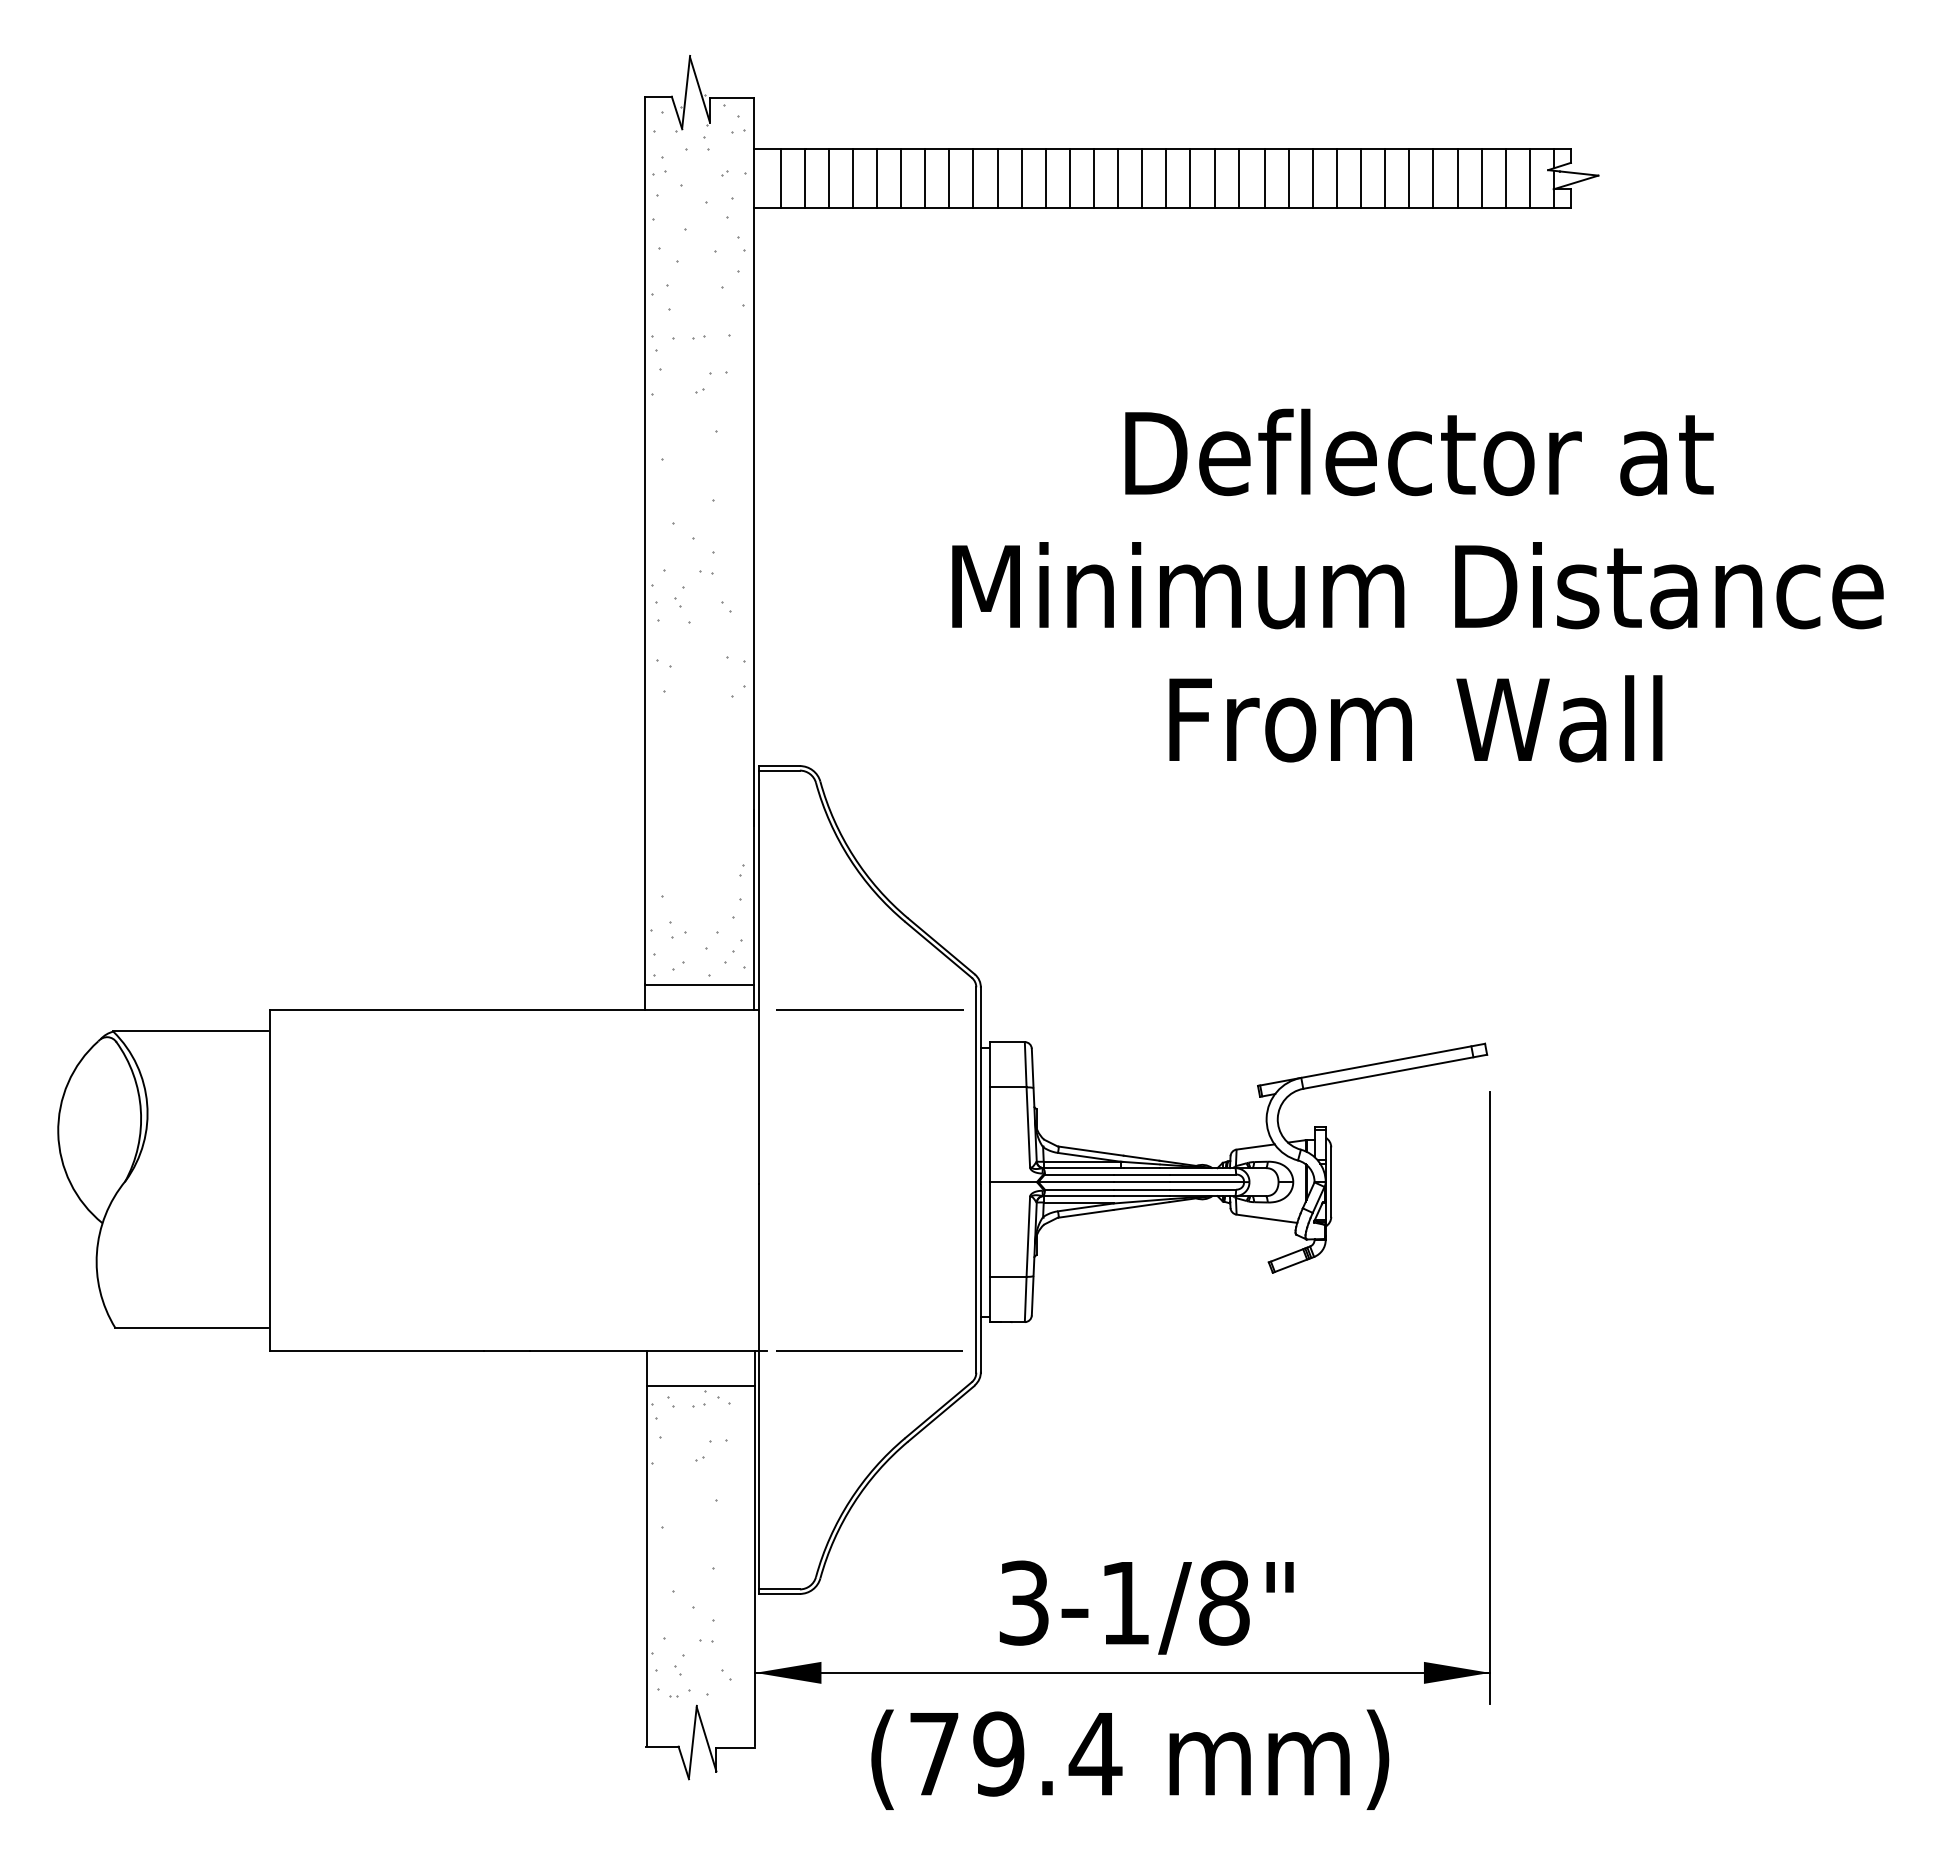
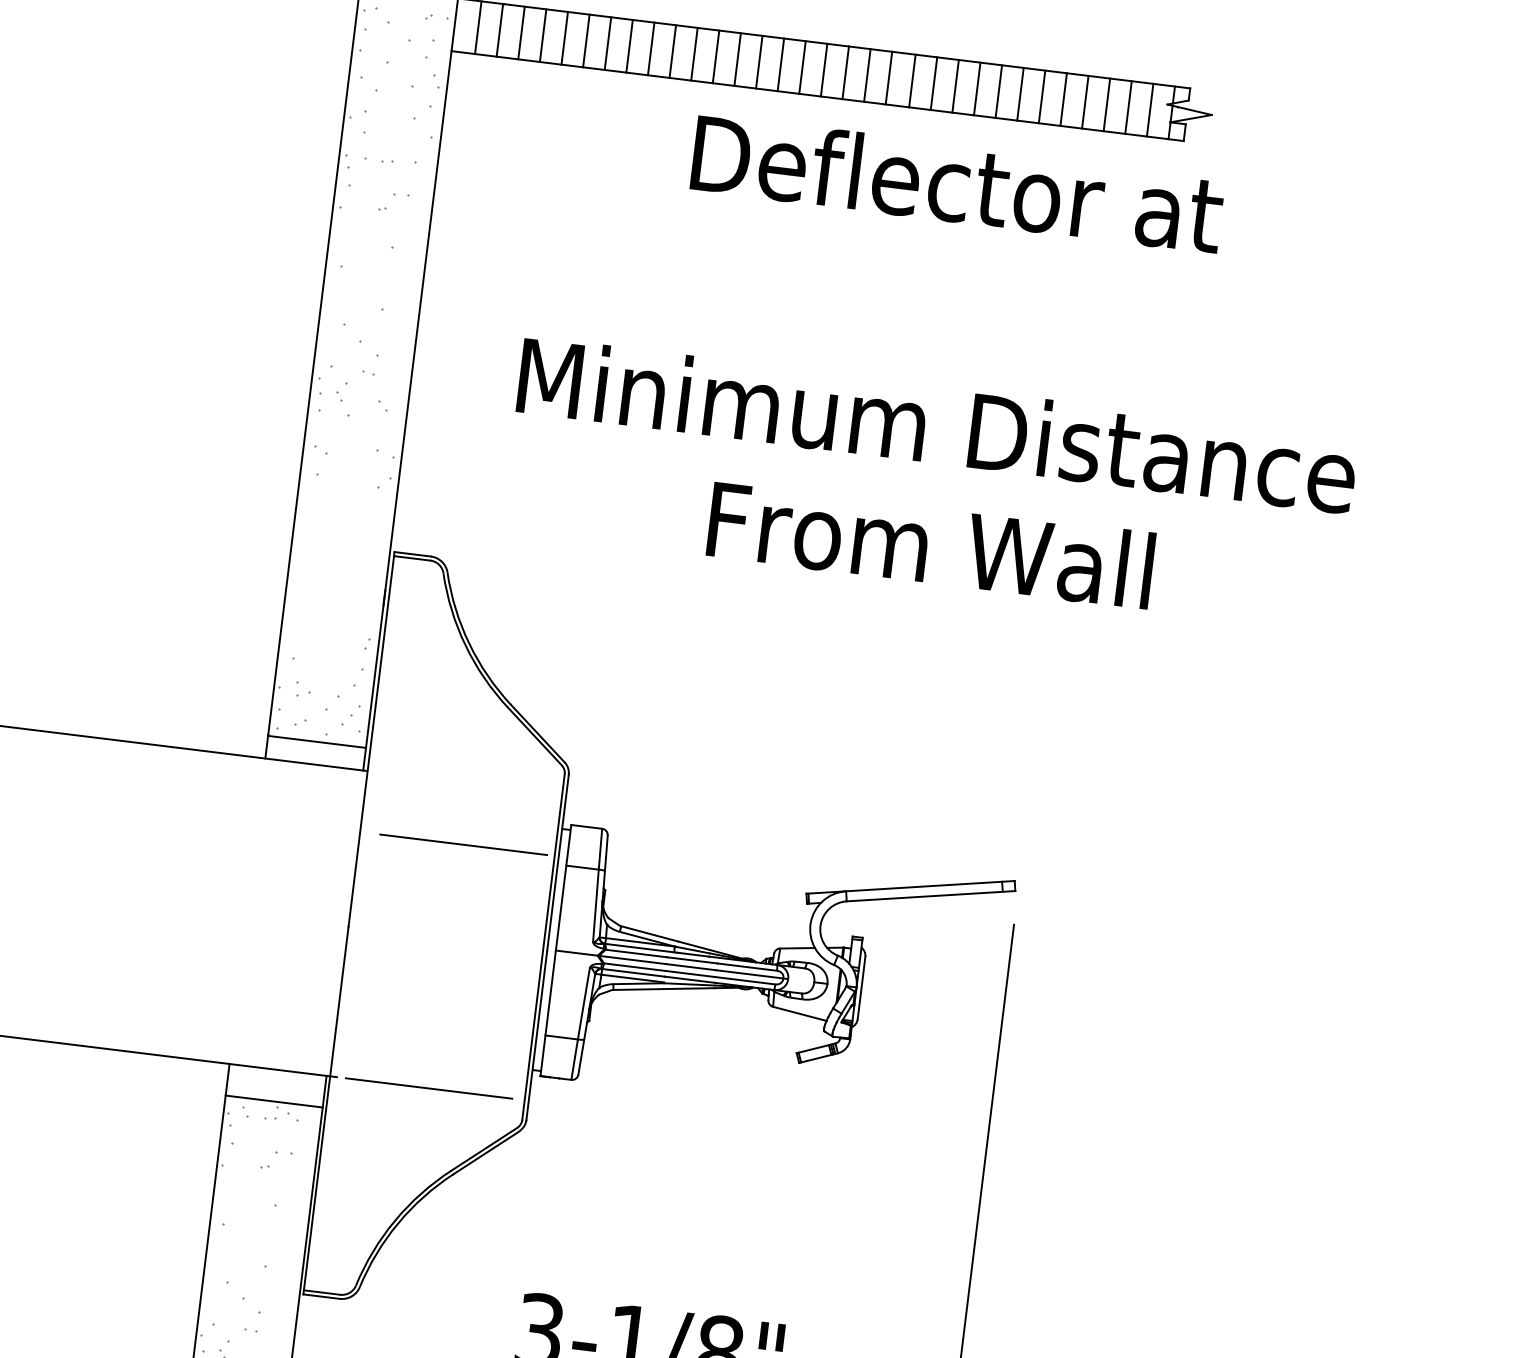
text: (1419, 452) -> (957, 183), moved
text: (1417, 585) -> (937, 425), moved
text: (1415, 718) -> (930, 544), moved
line: (869, 1009) -> (463, 843), moved

